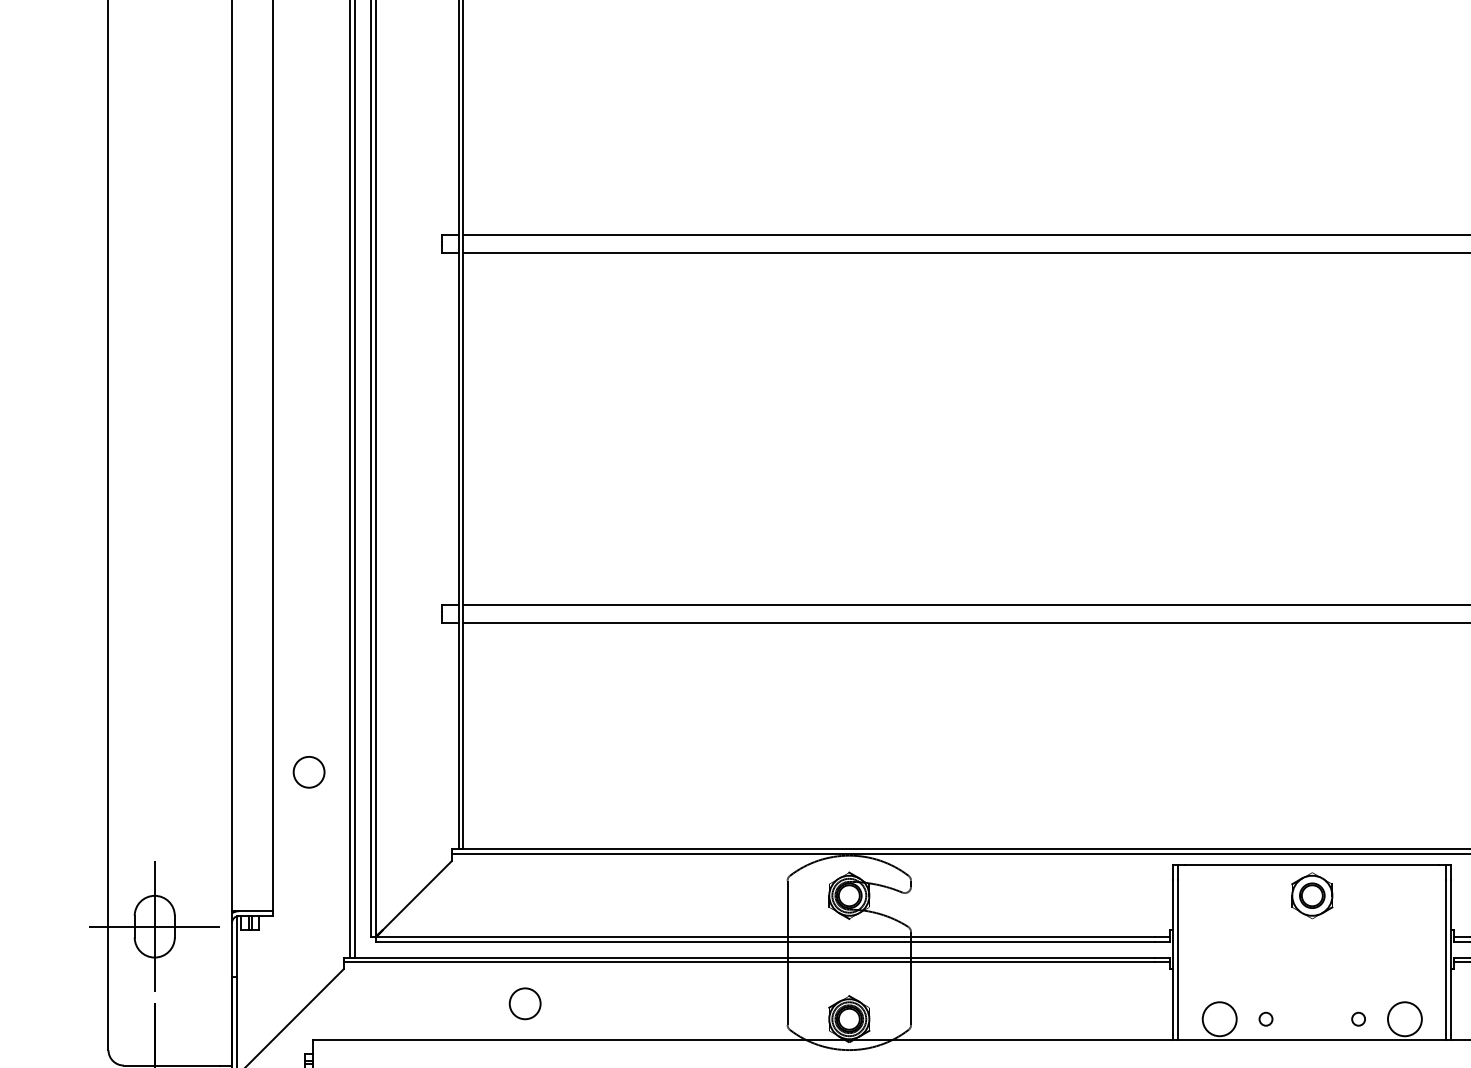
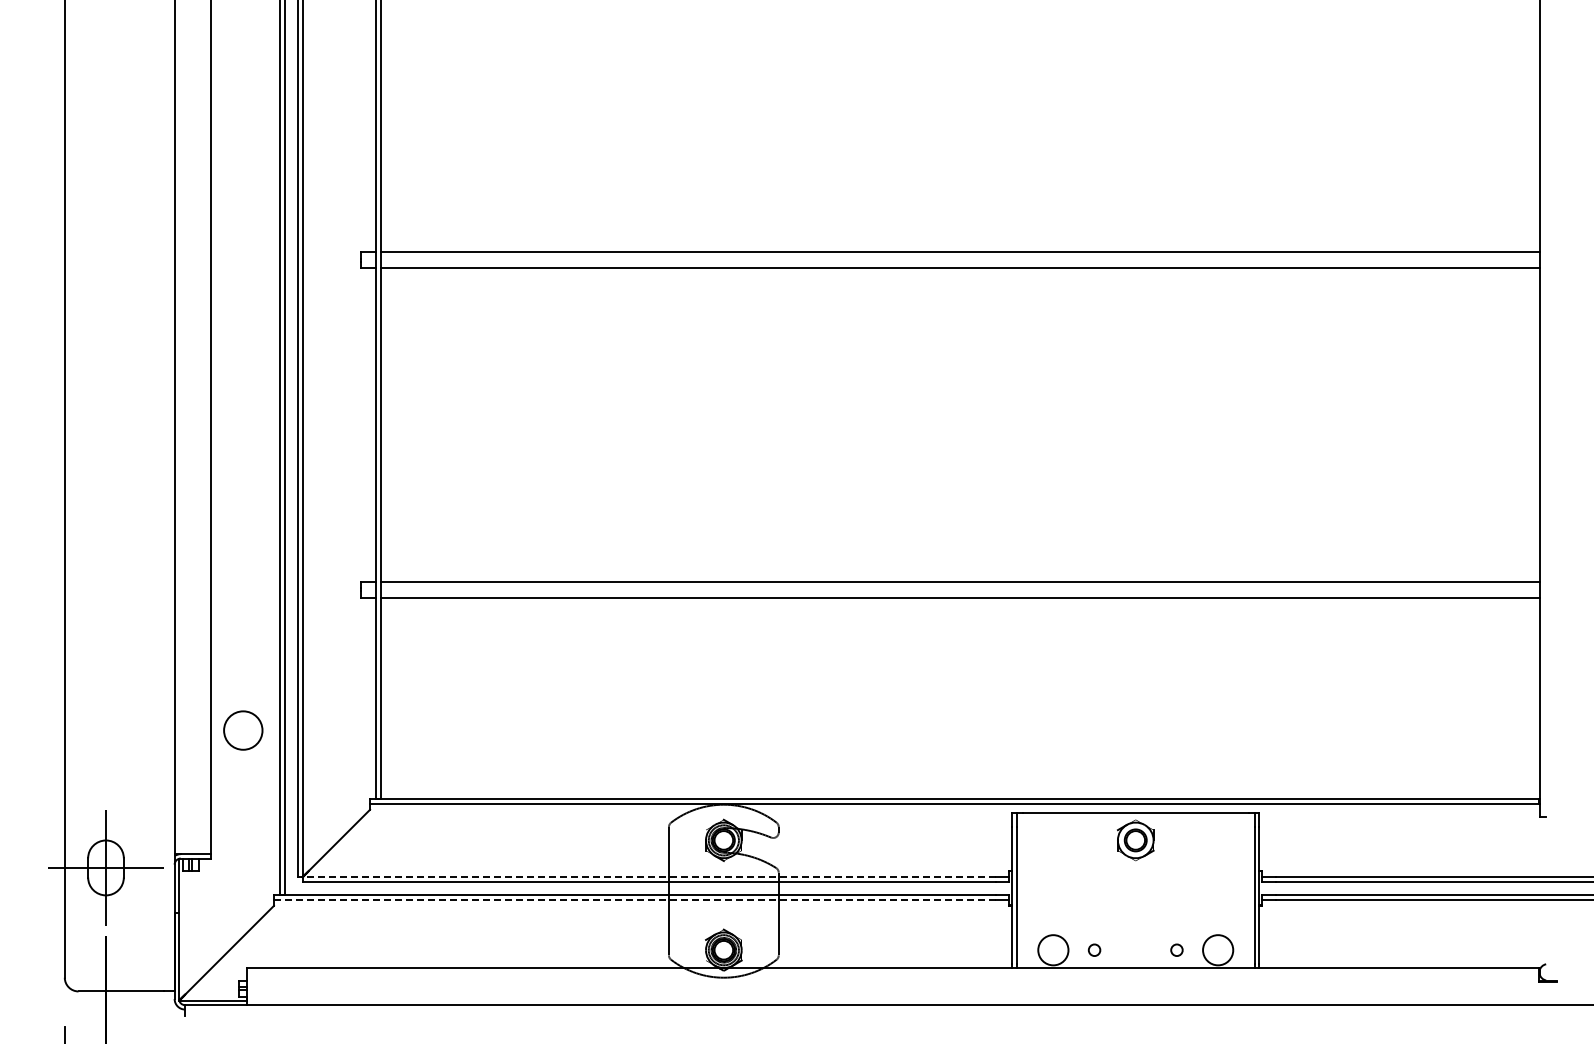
circle: (309, 772) -> (243, 730), size x1.4
line: (765, 937) -> (649, 877), solid -> dashed
line: (748, 962) -> (634, 899), solid -> dashed
circle: (525, 1003) -> (435, 936), removed

